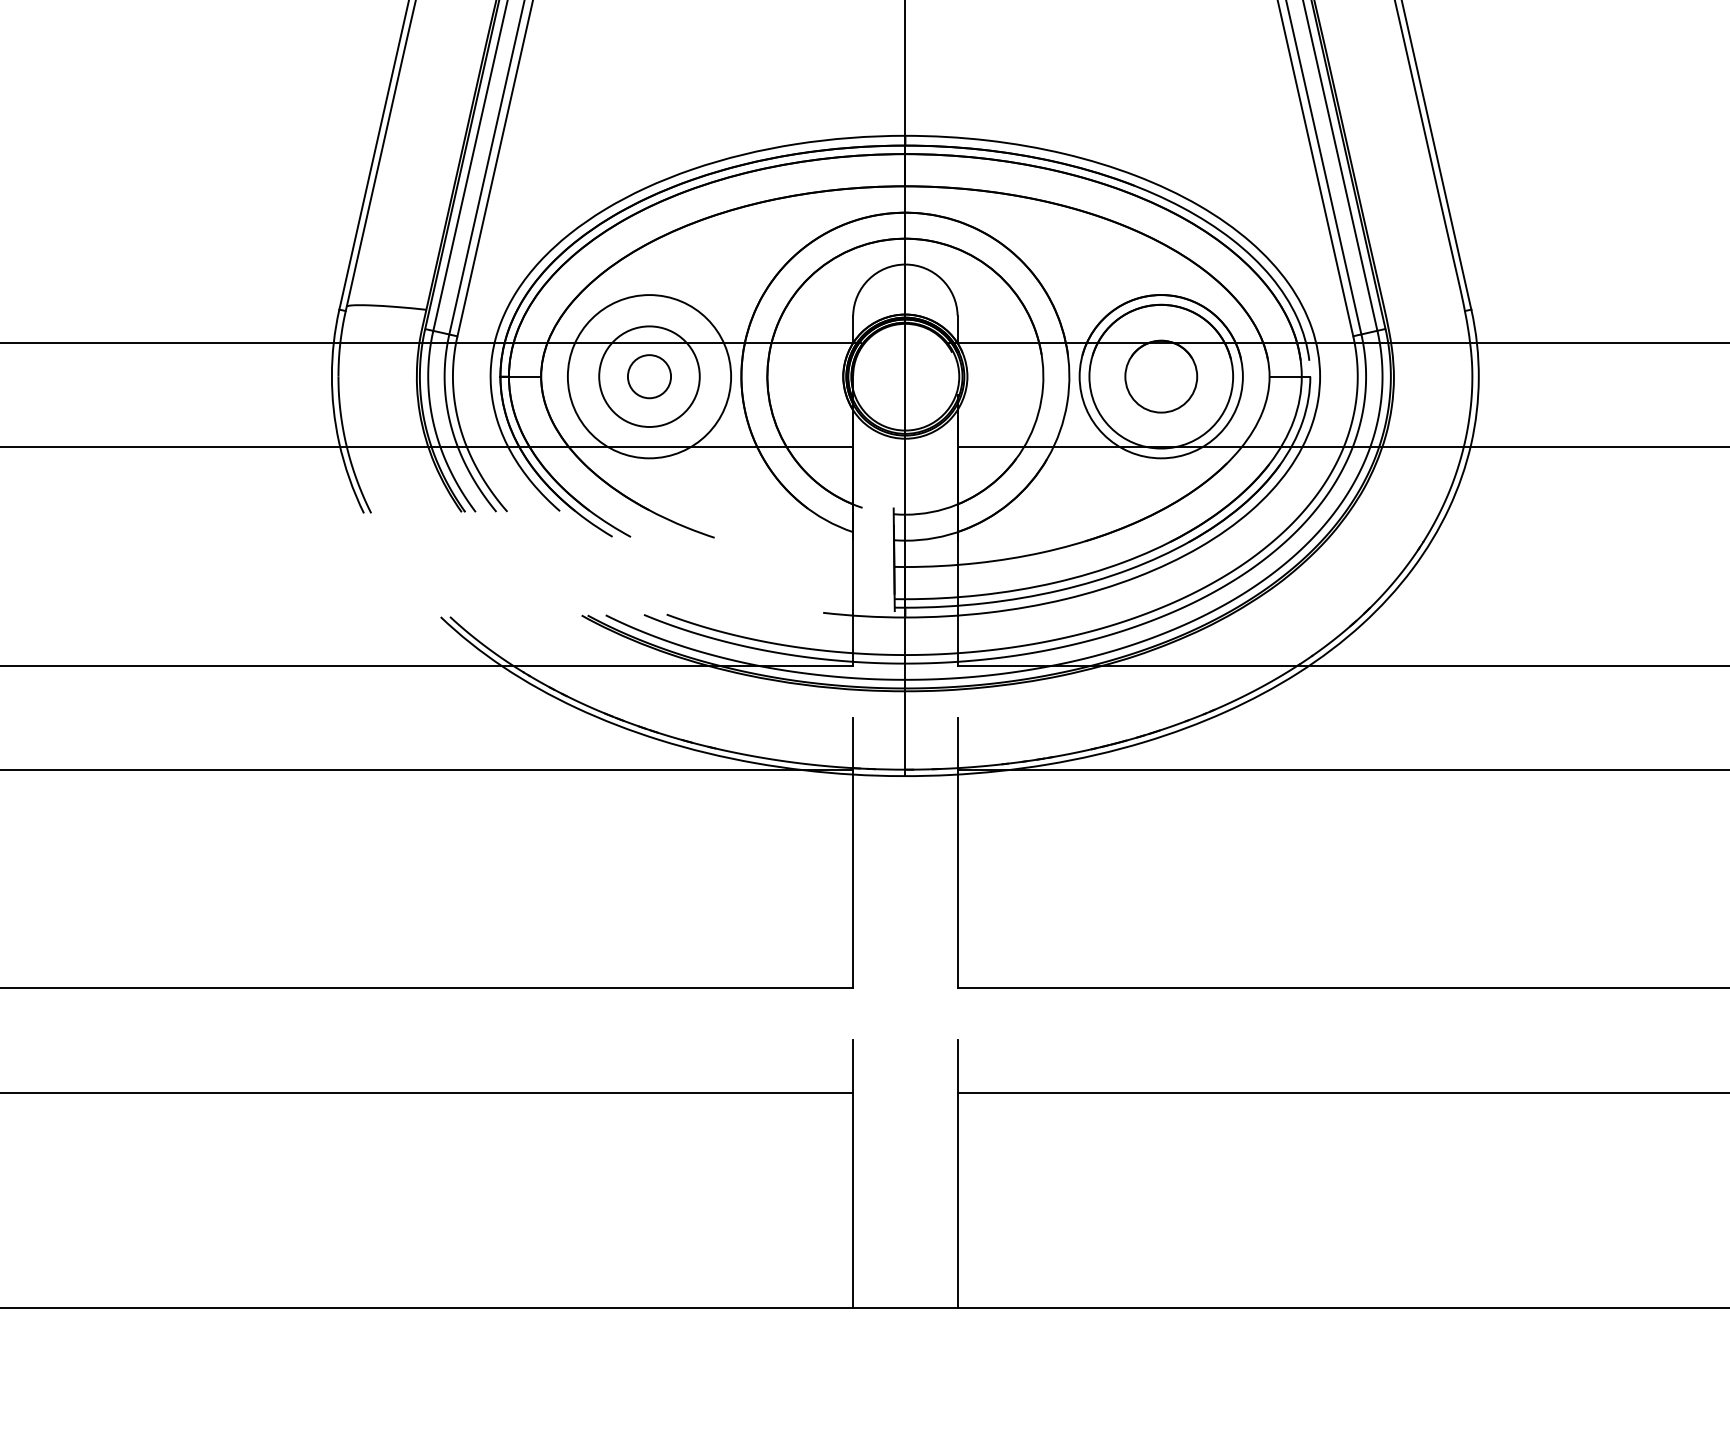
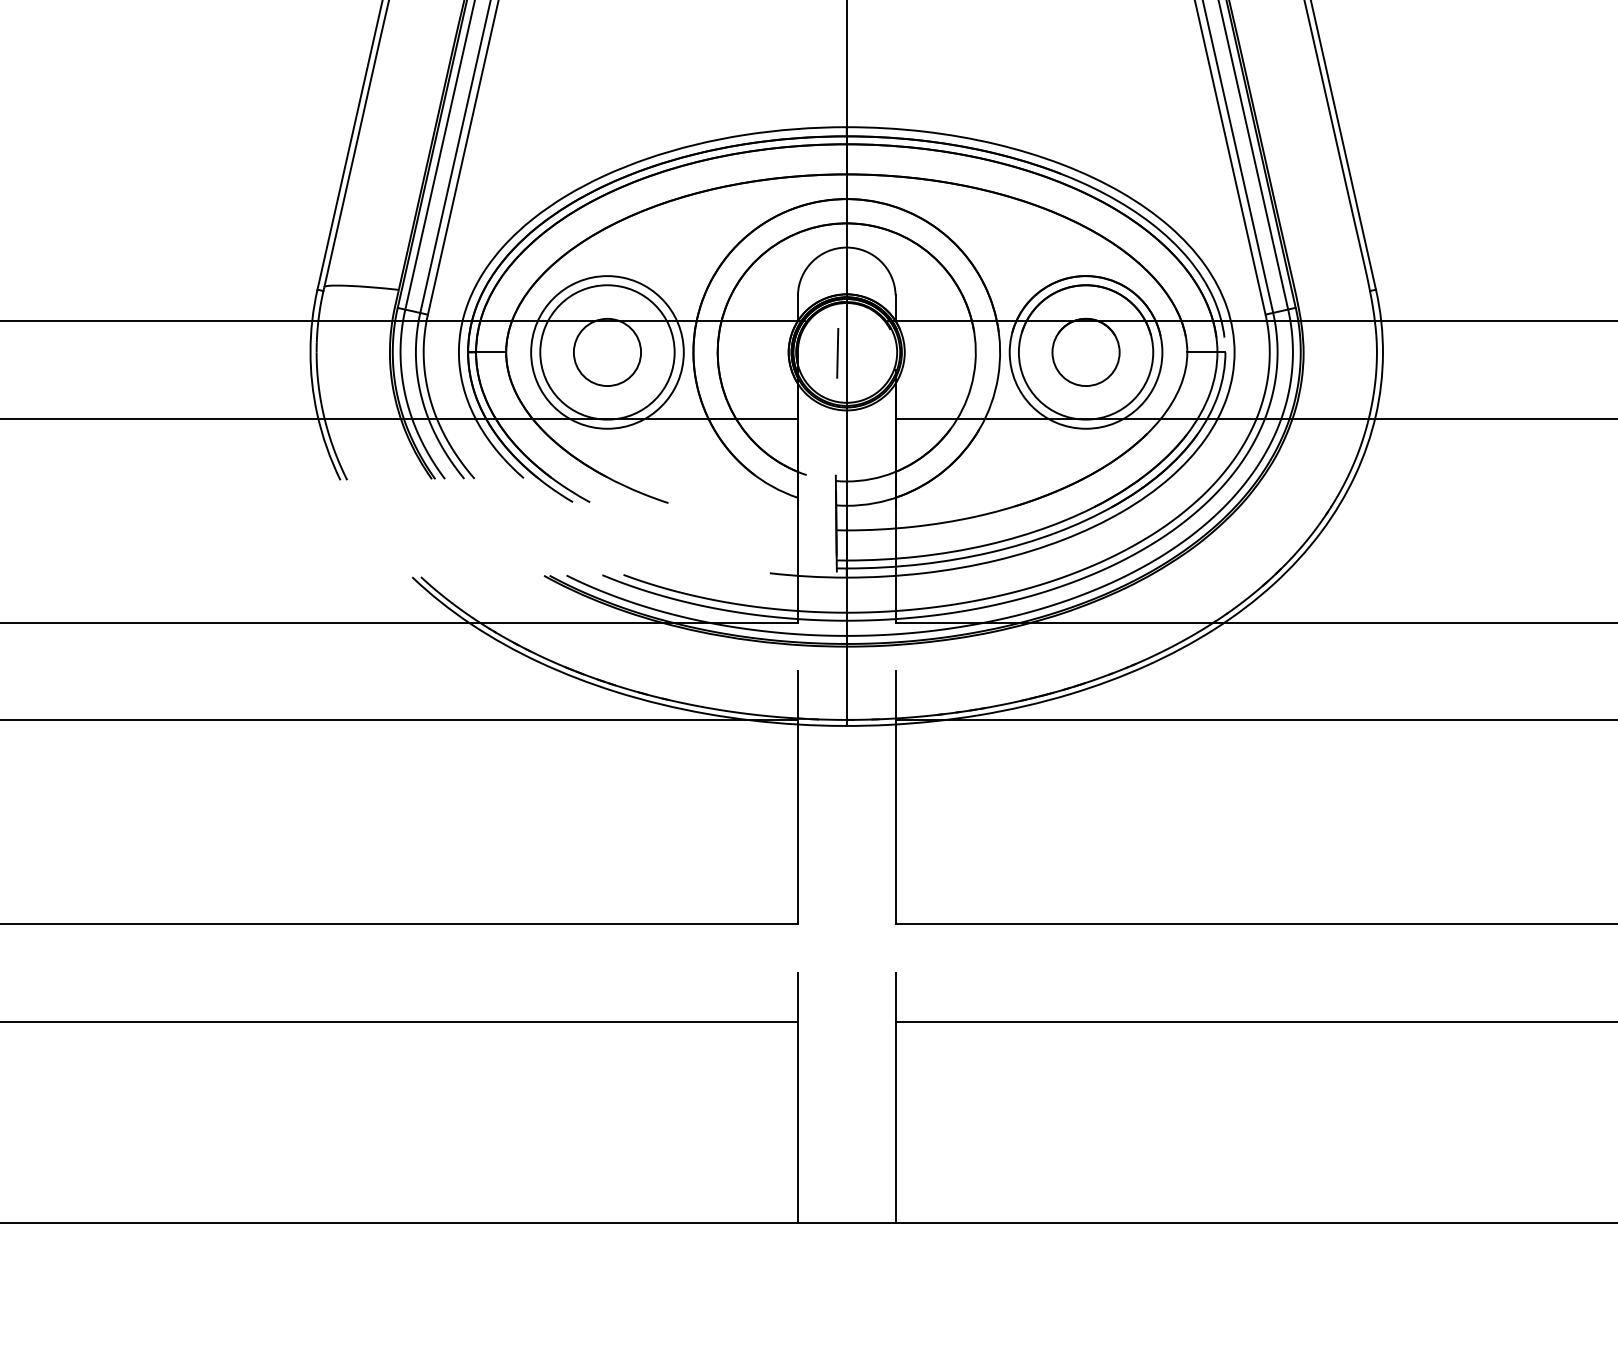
circle: (649, 376) -> (607, 352), size x1.43
circle: (649, 376) -> (607, 352), size x1.67
line: (895, 376) -> (837, 352), added

